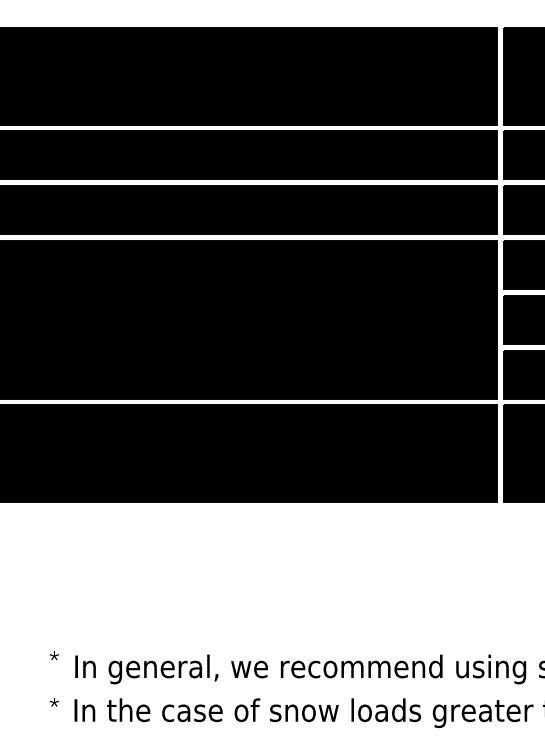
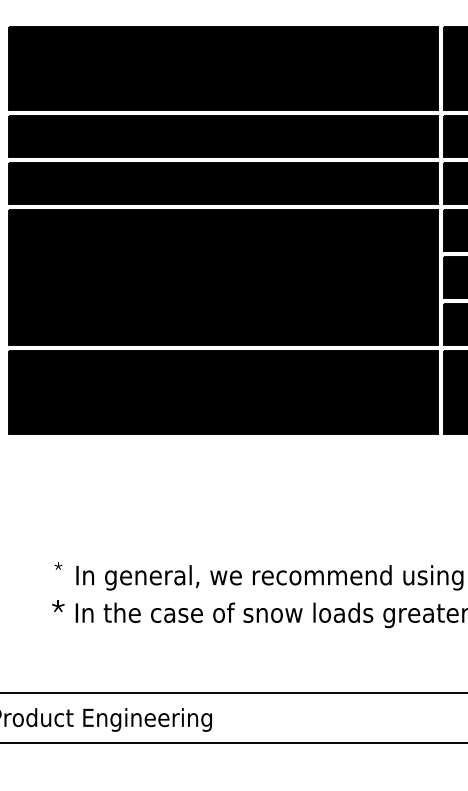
part: (54, 701) -> (58, 605), size x1.6

